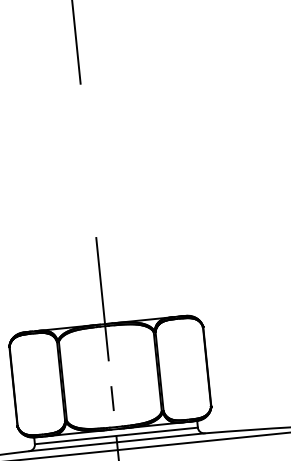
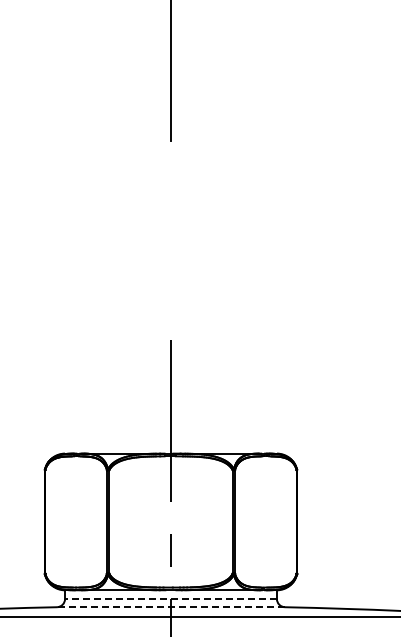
line: (116, 436) -> (171, 599), solid -> dashed
line: (116, 442) -> (170, 607), solid -> dashed

